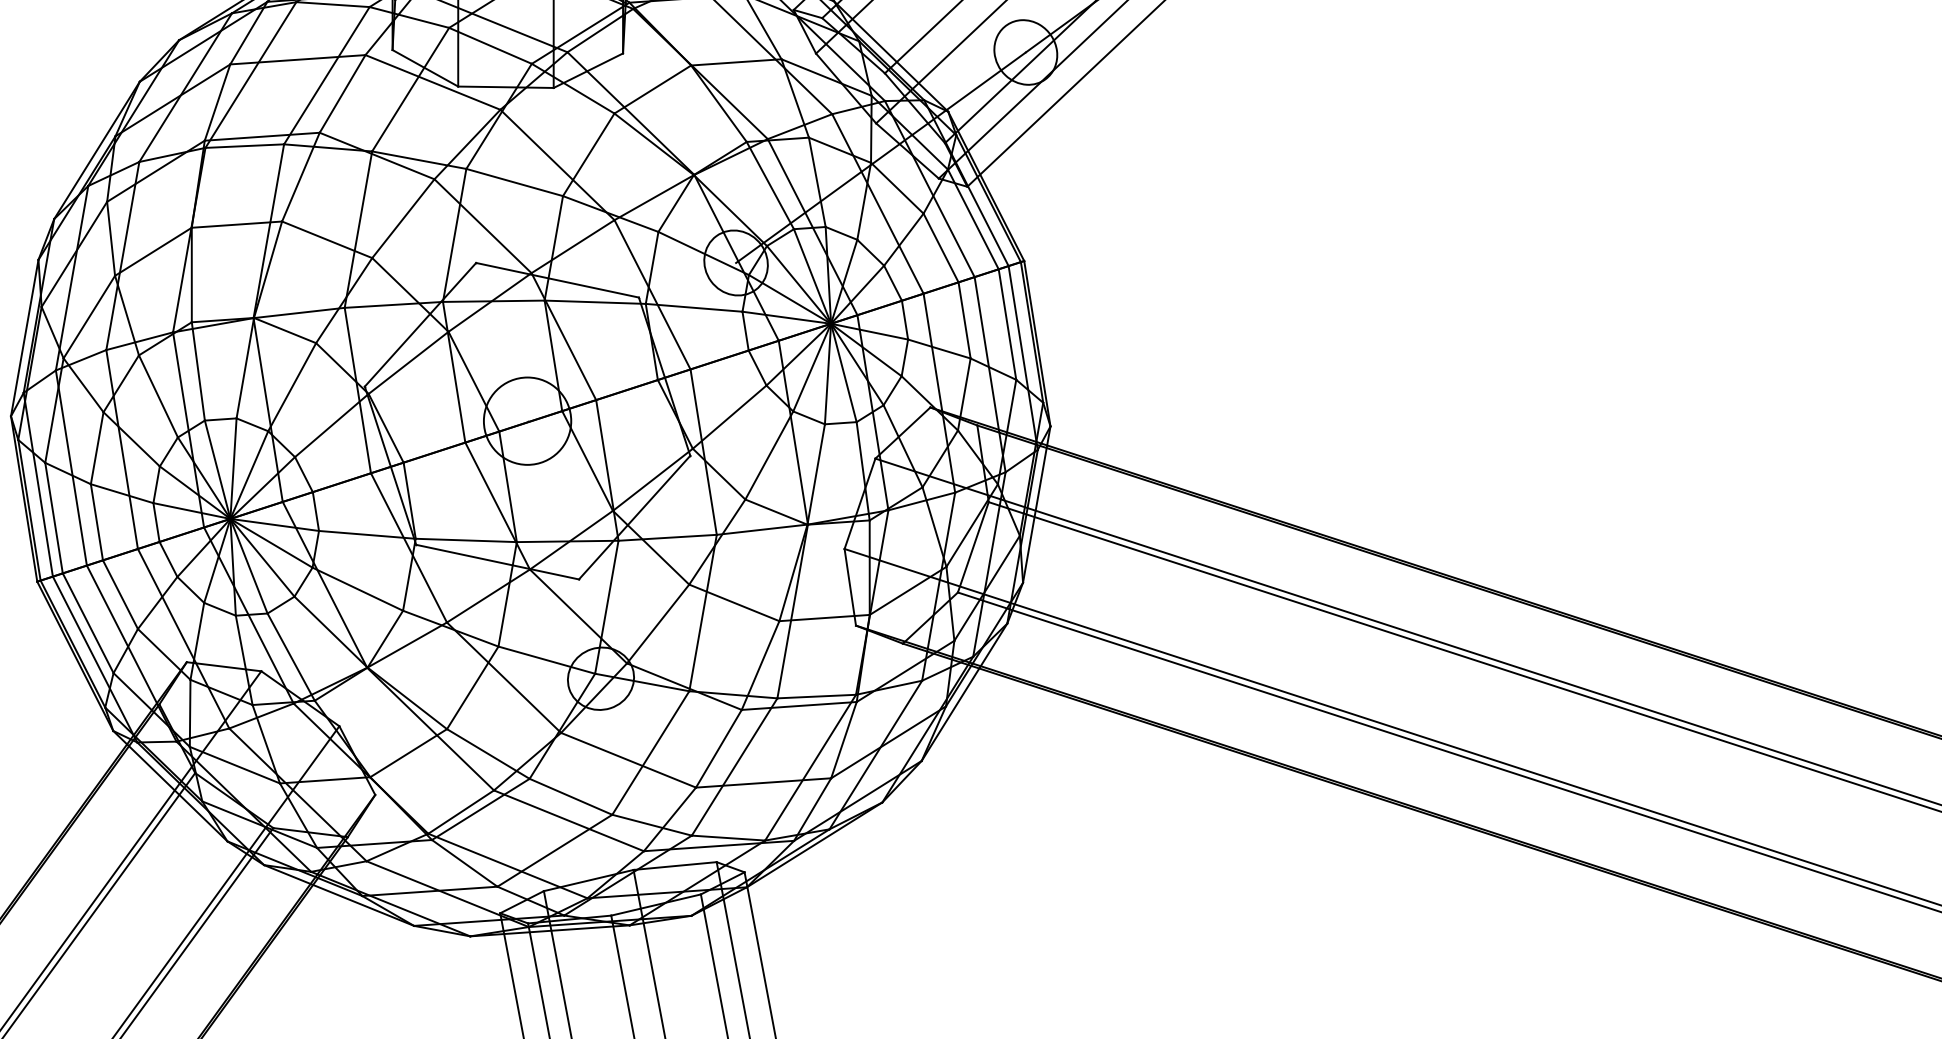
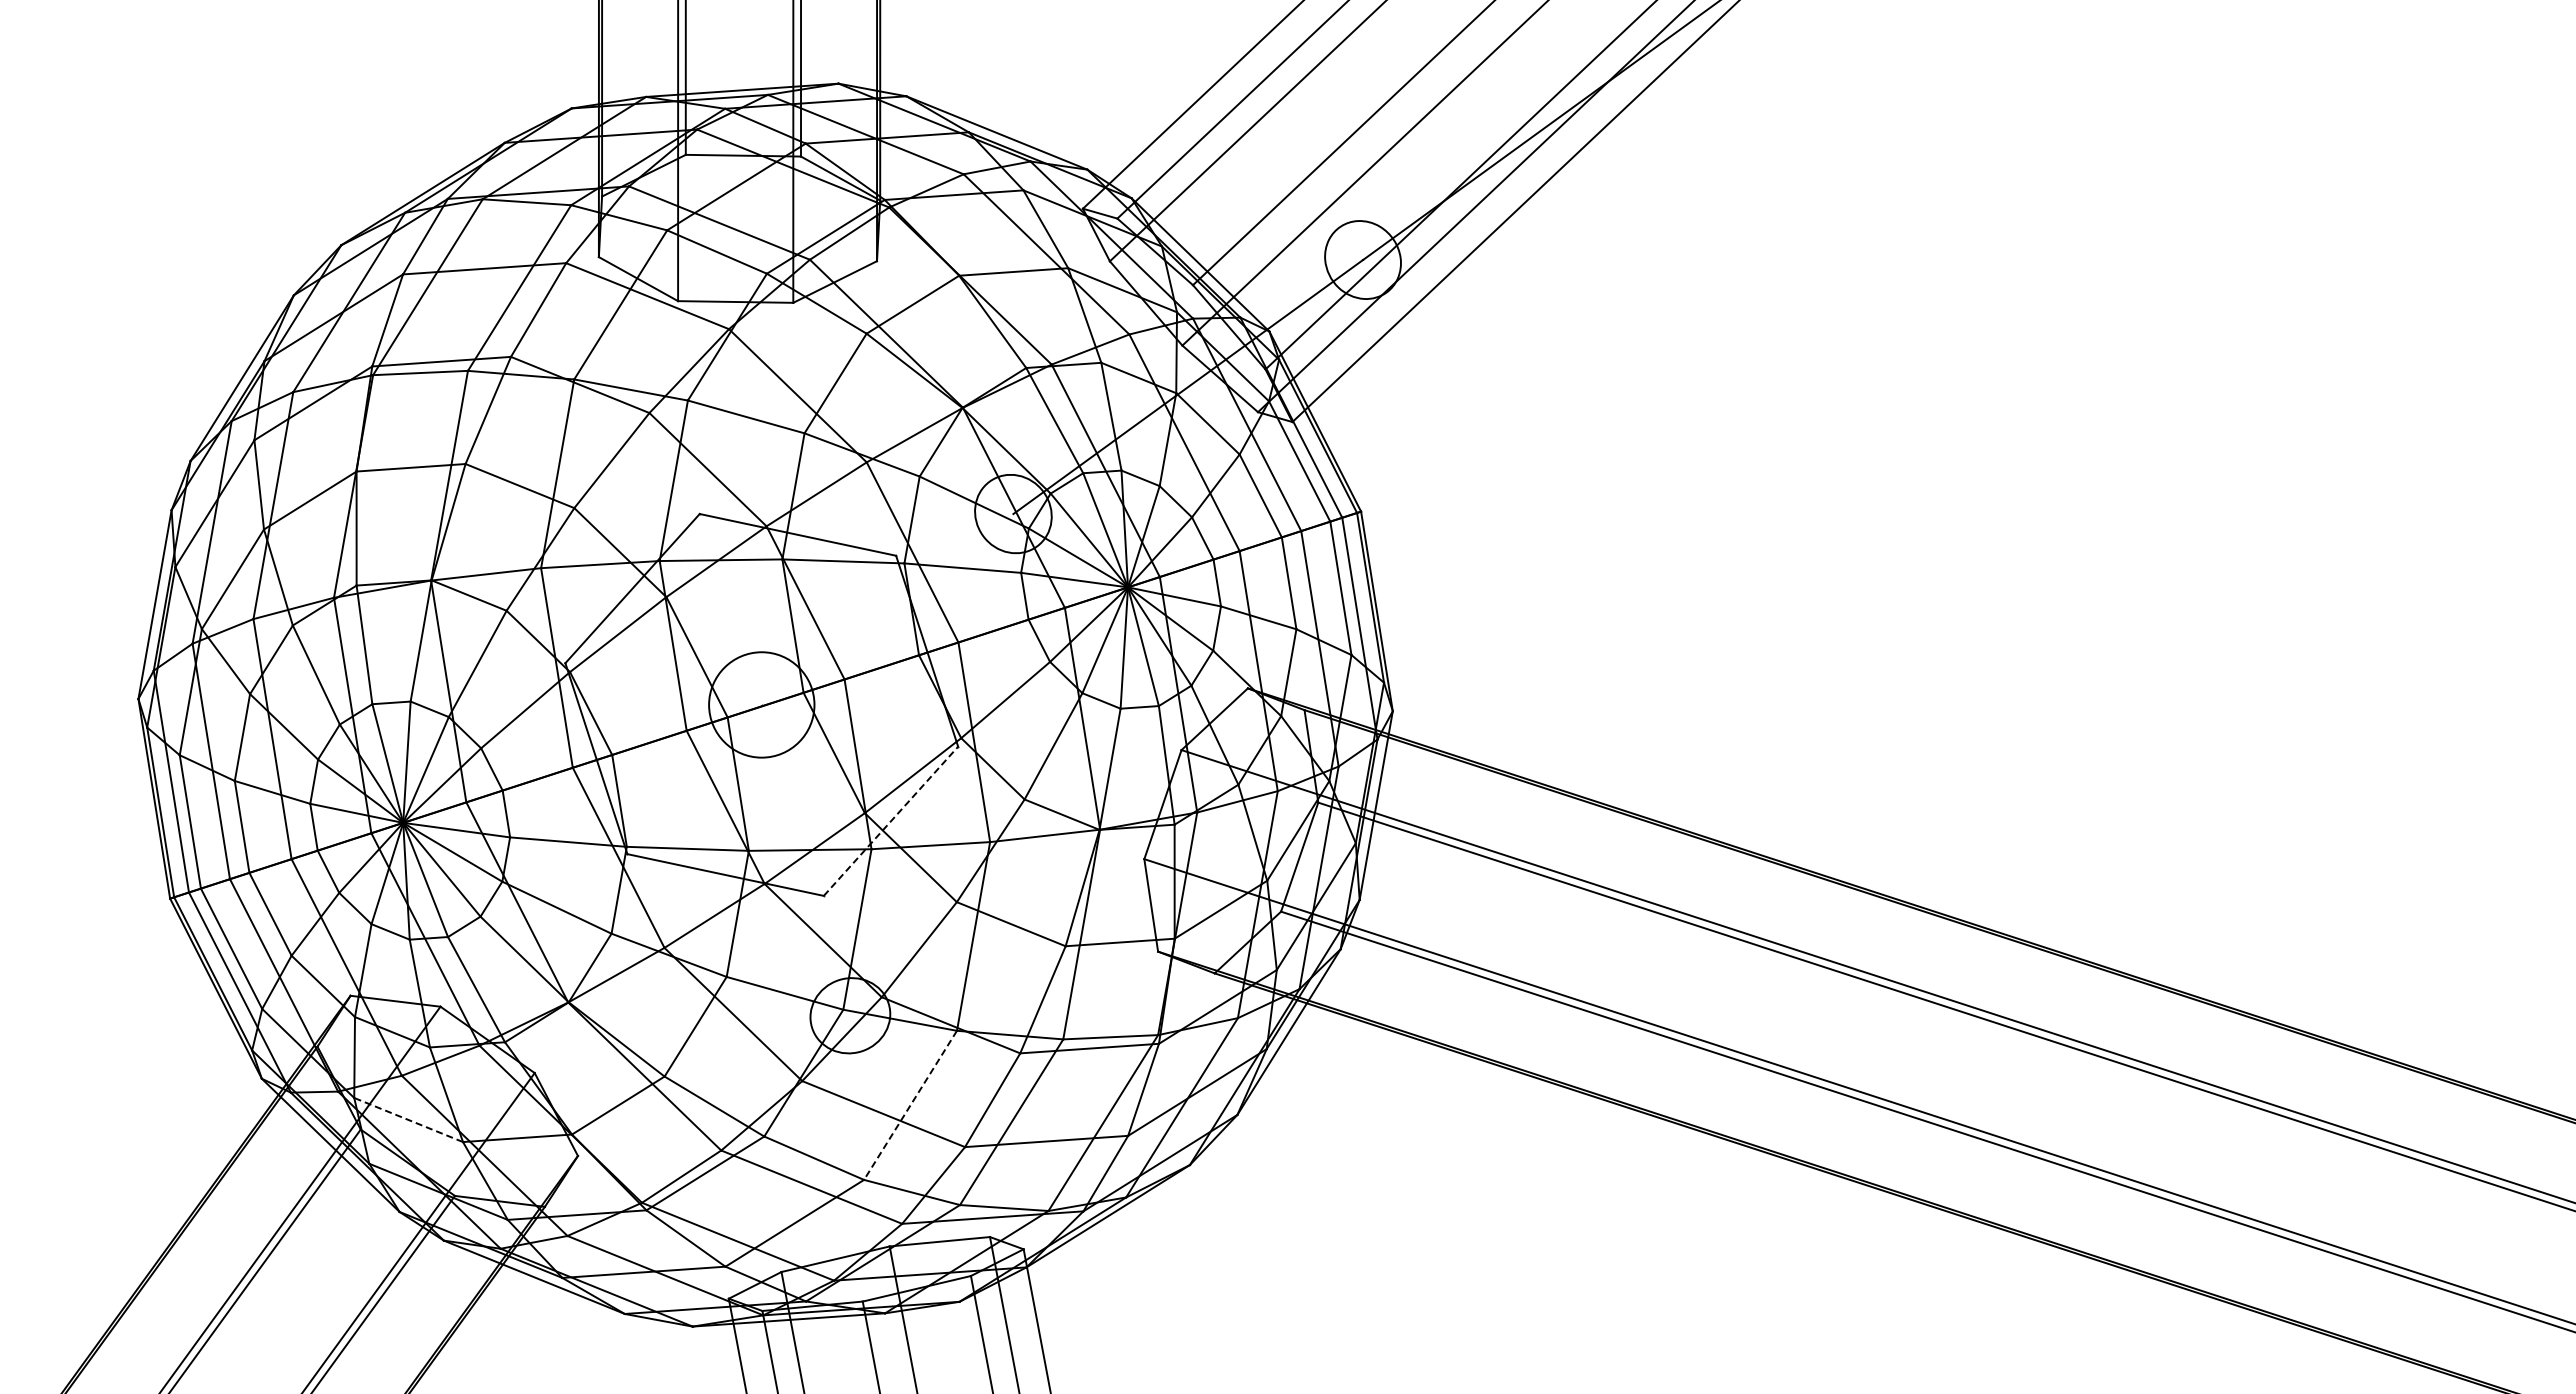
line: (635, 516) -> (891, 820), solid -> dashed
line: (650, 753) -> (910, 1105), solid -> dashed
line: (234, 765) -> (408, 1120), solid -> dashed

